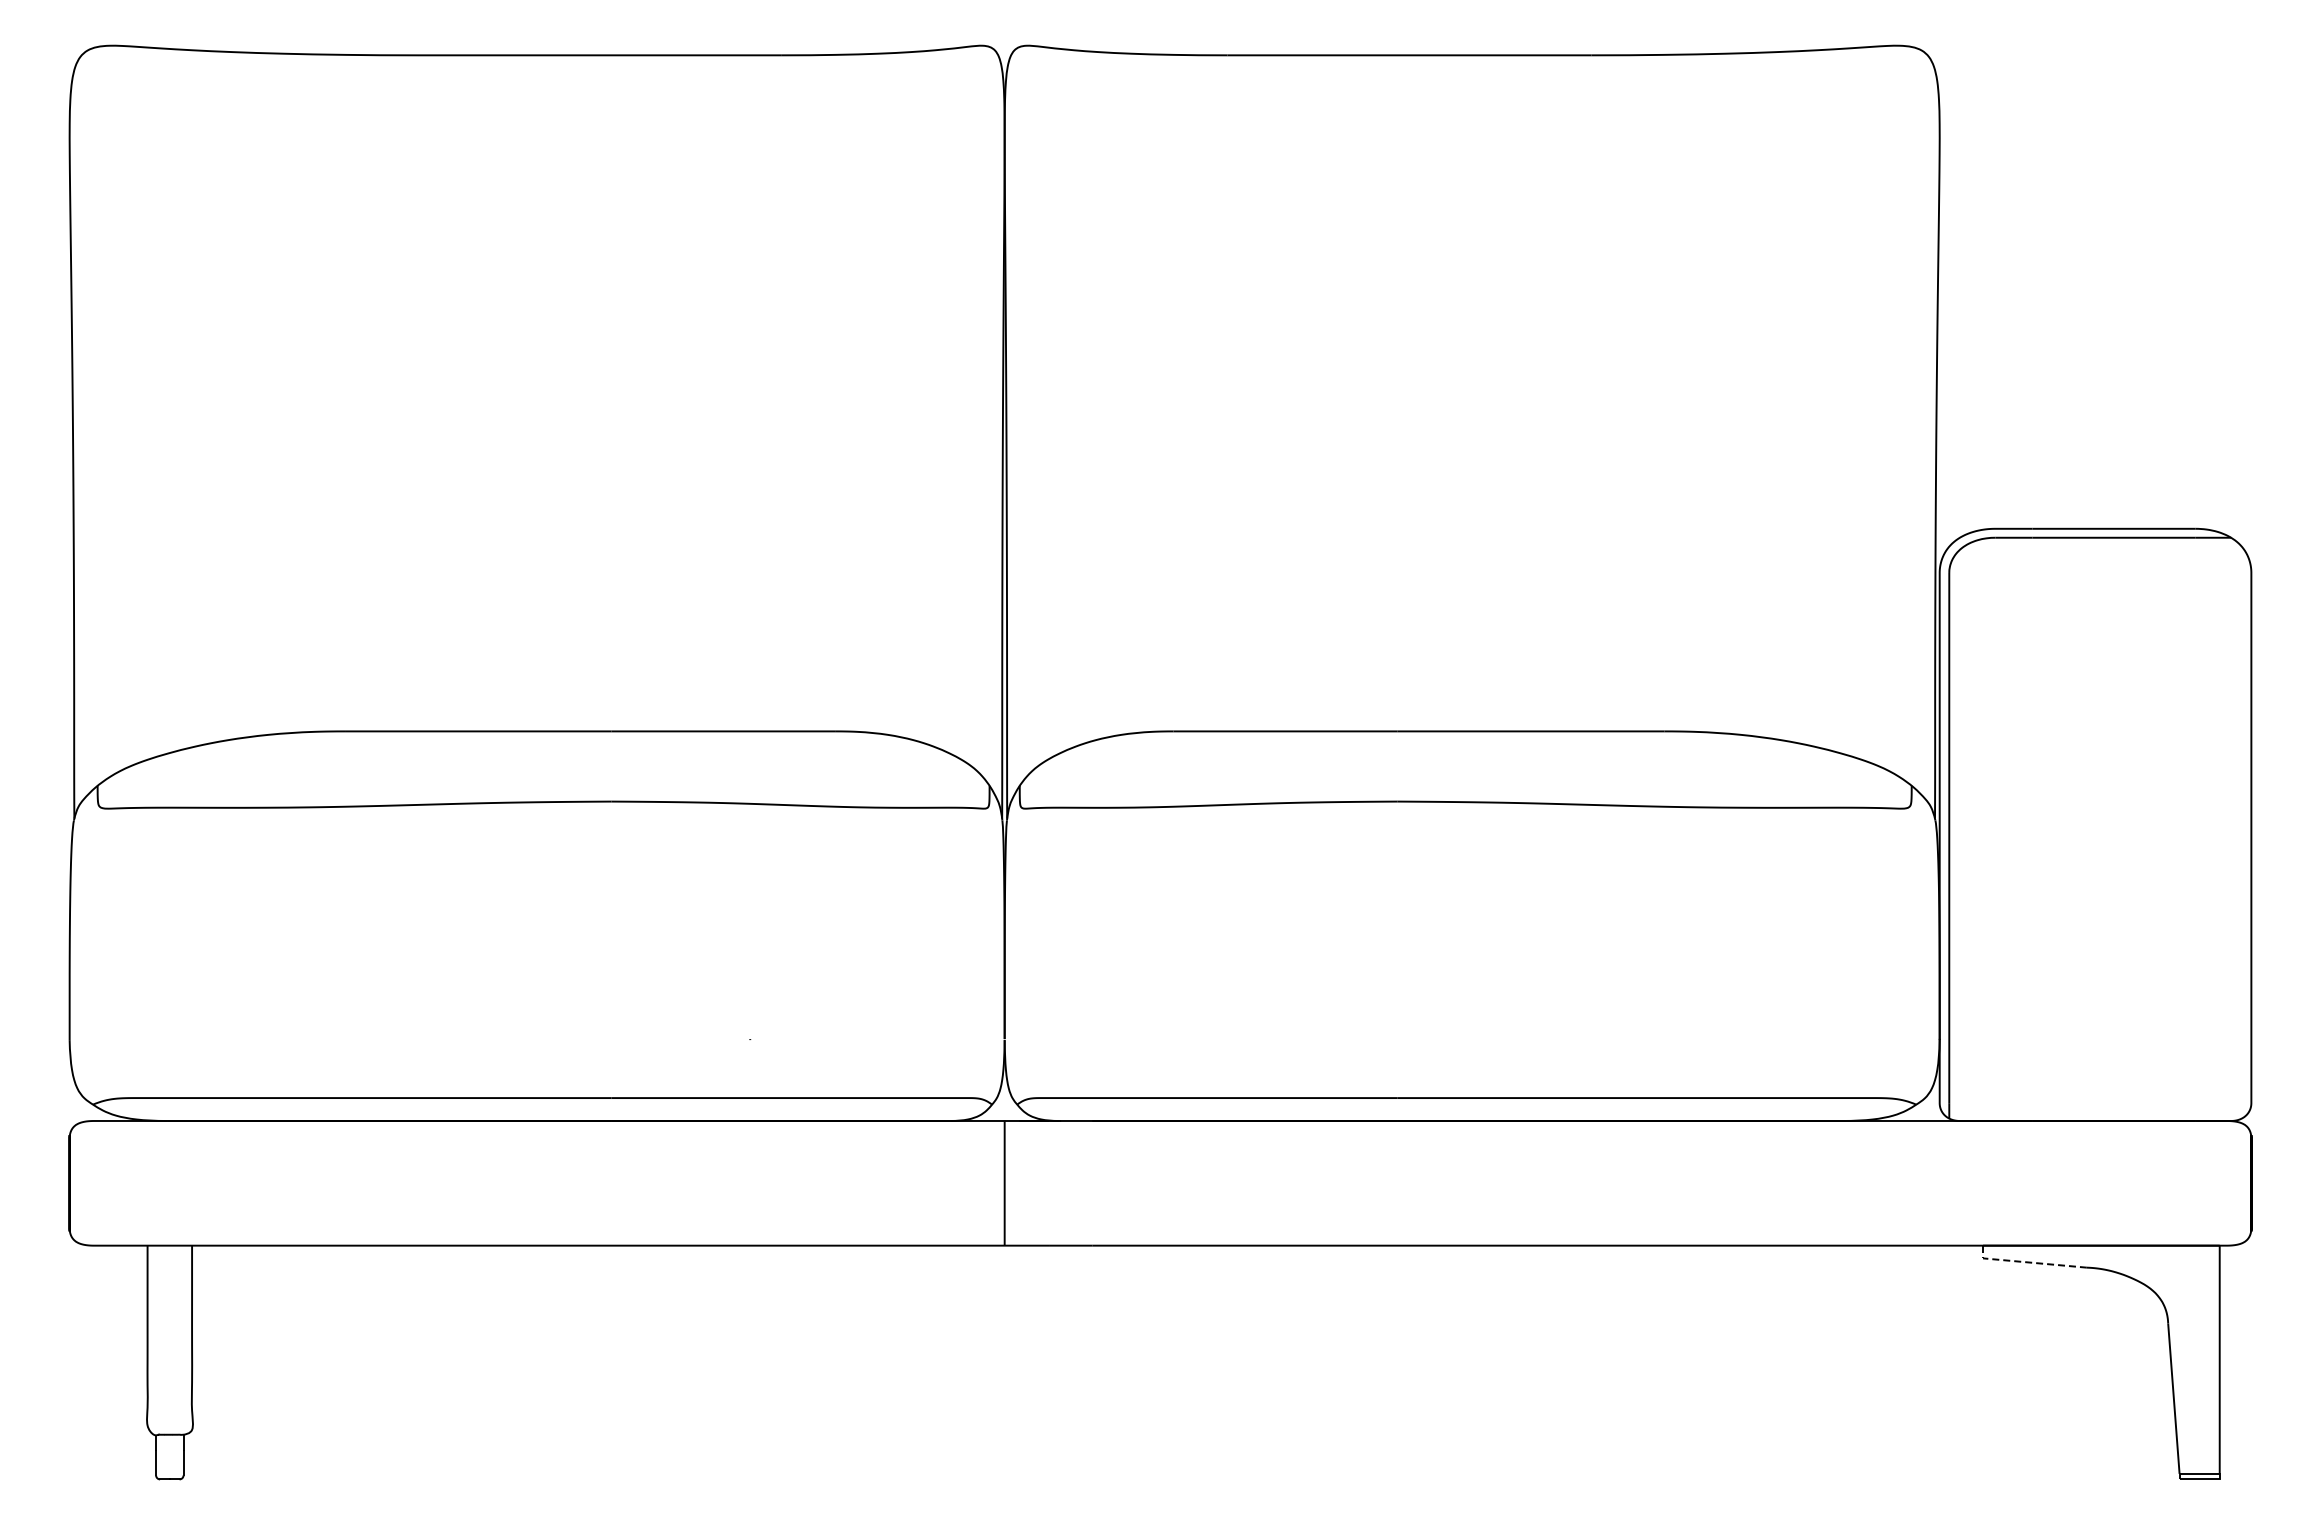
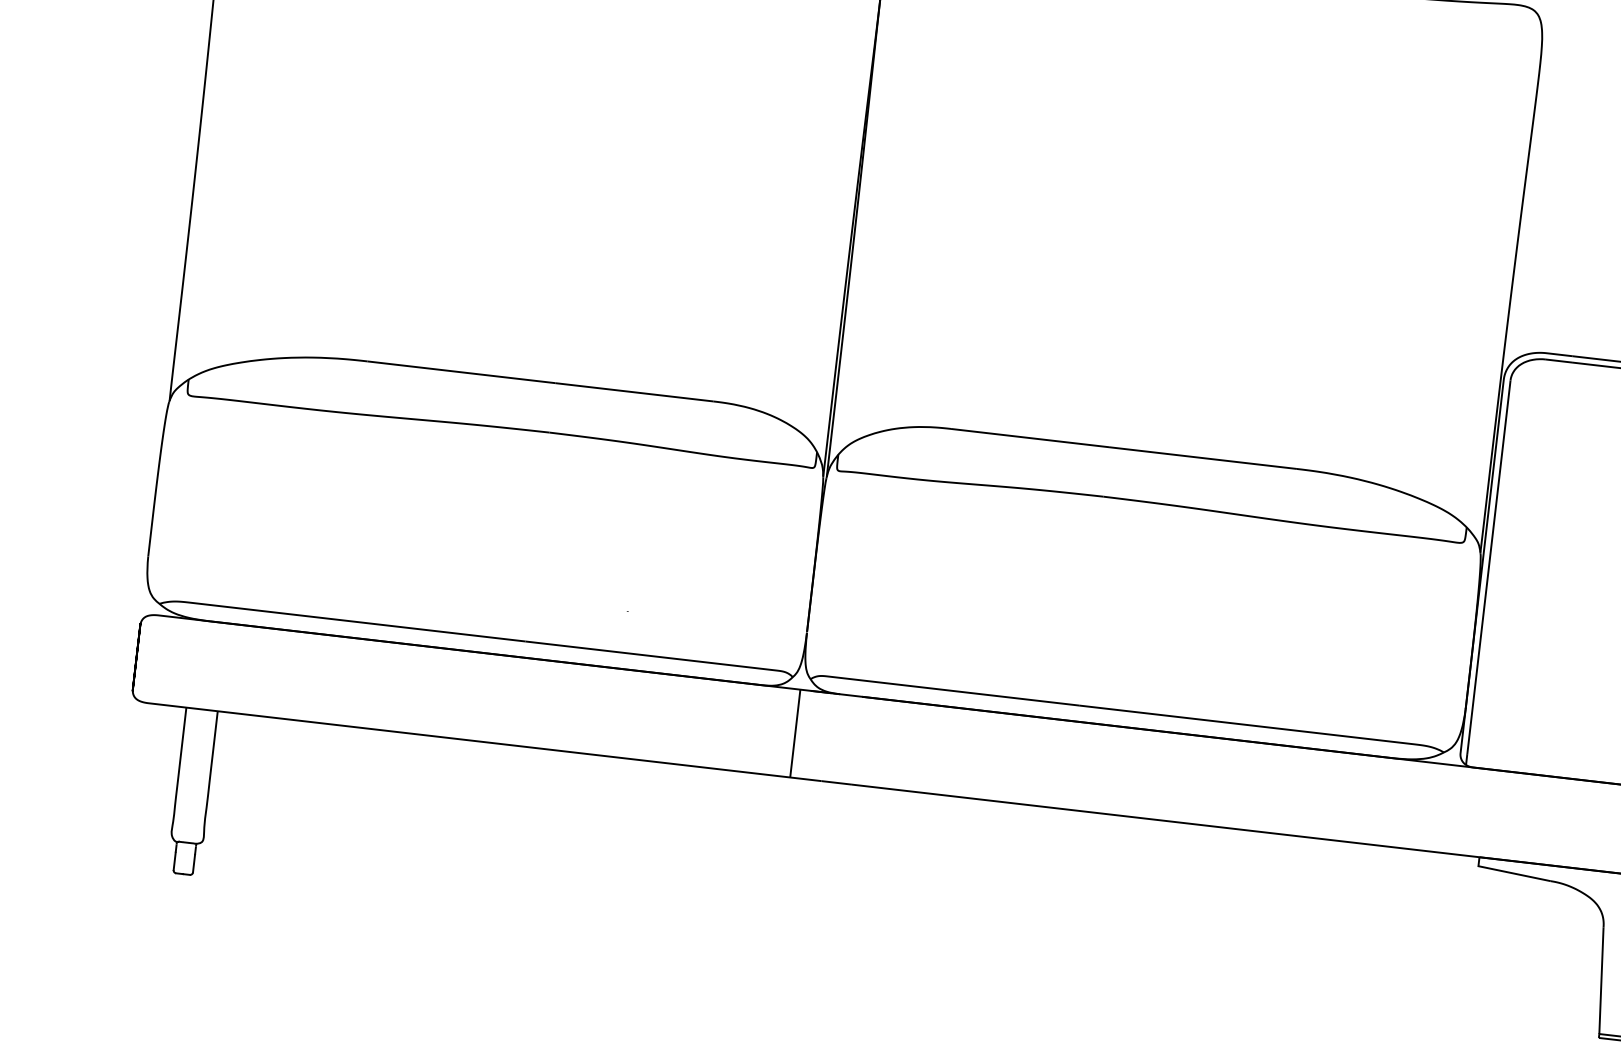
line: (2028, 1262) -> (1510, 872), dashed -> solid

